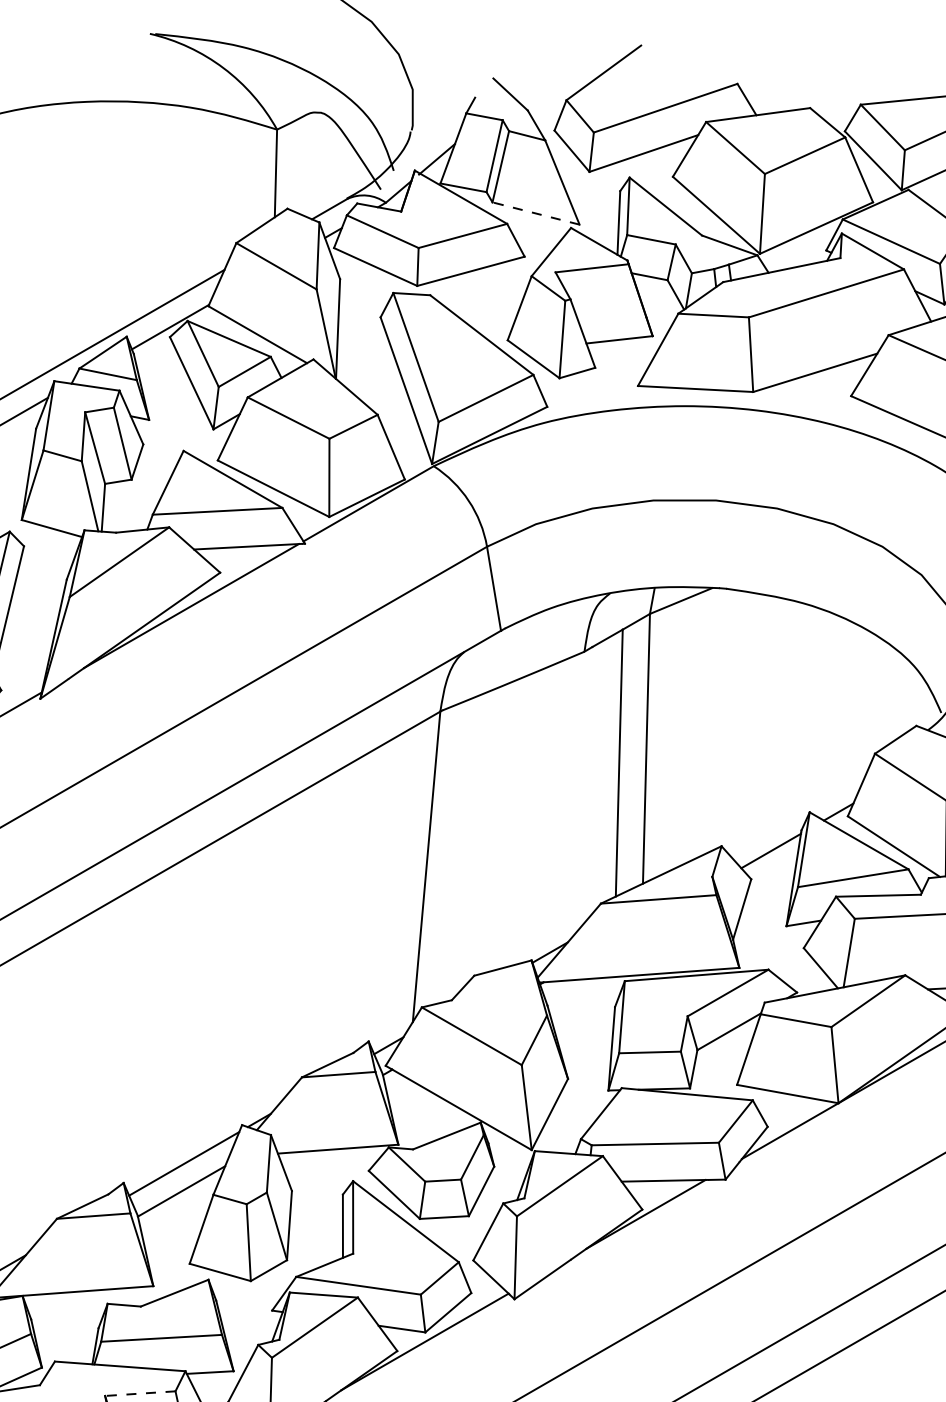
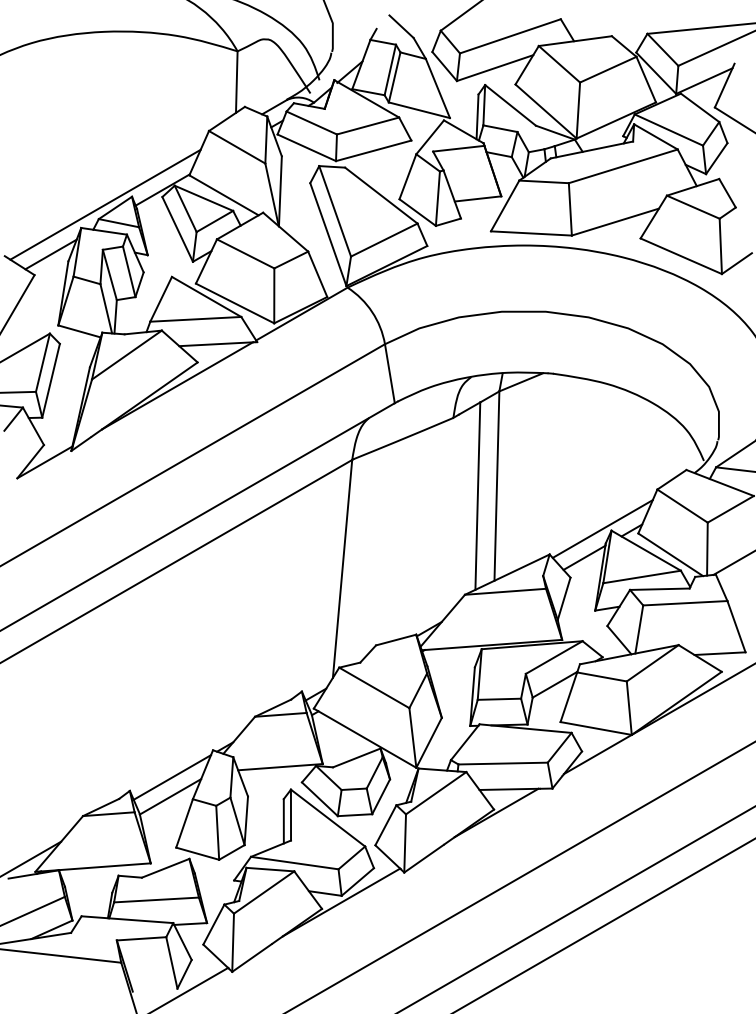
line: (536, 213) -> (419, 110), dashed -> solid
line: (796, 809) -> (602, 528), added
line: (140, 1393) -> (141, 938), dashed -> solid

